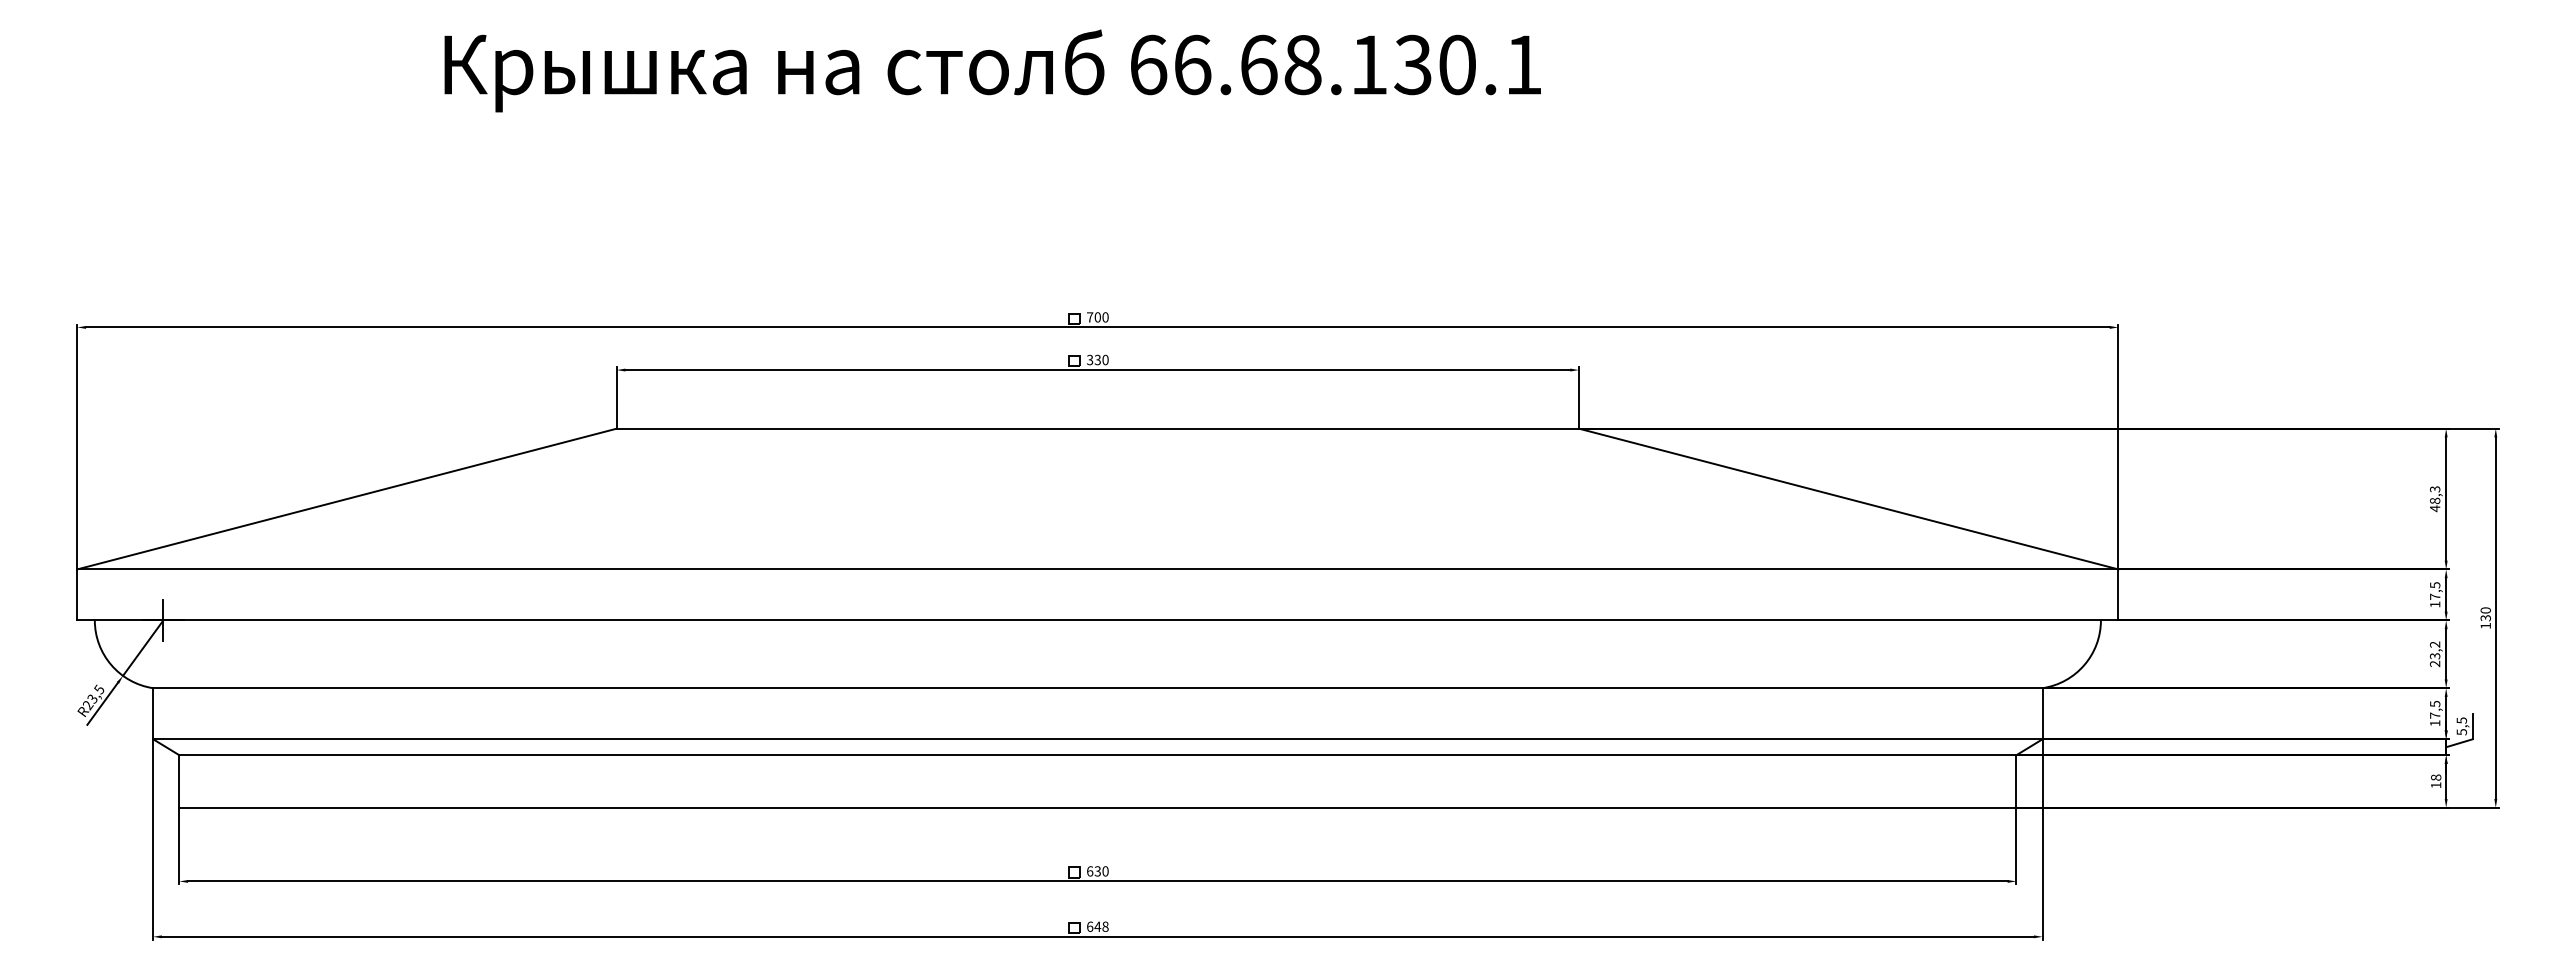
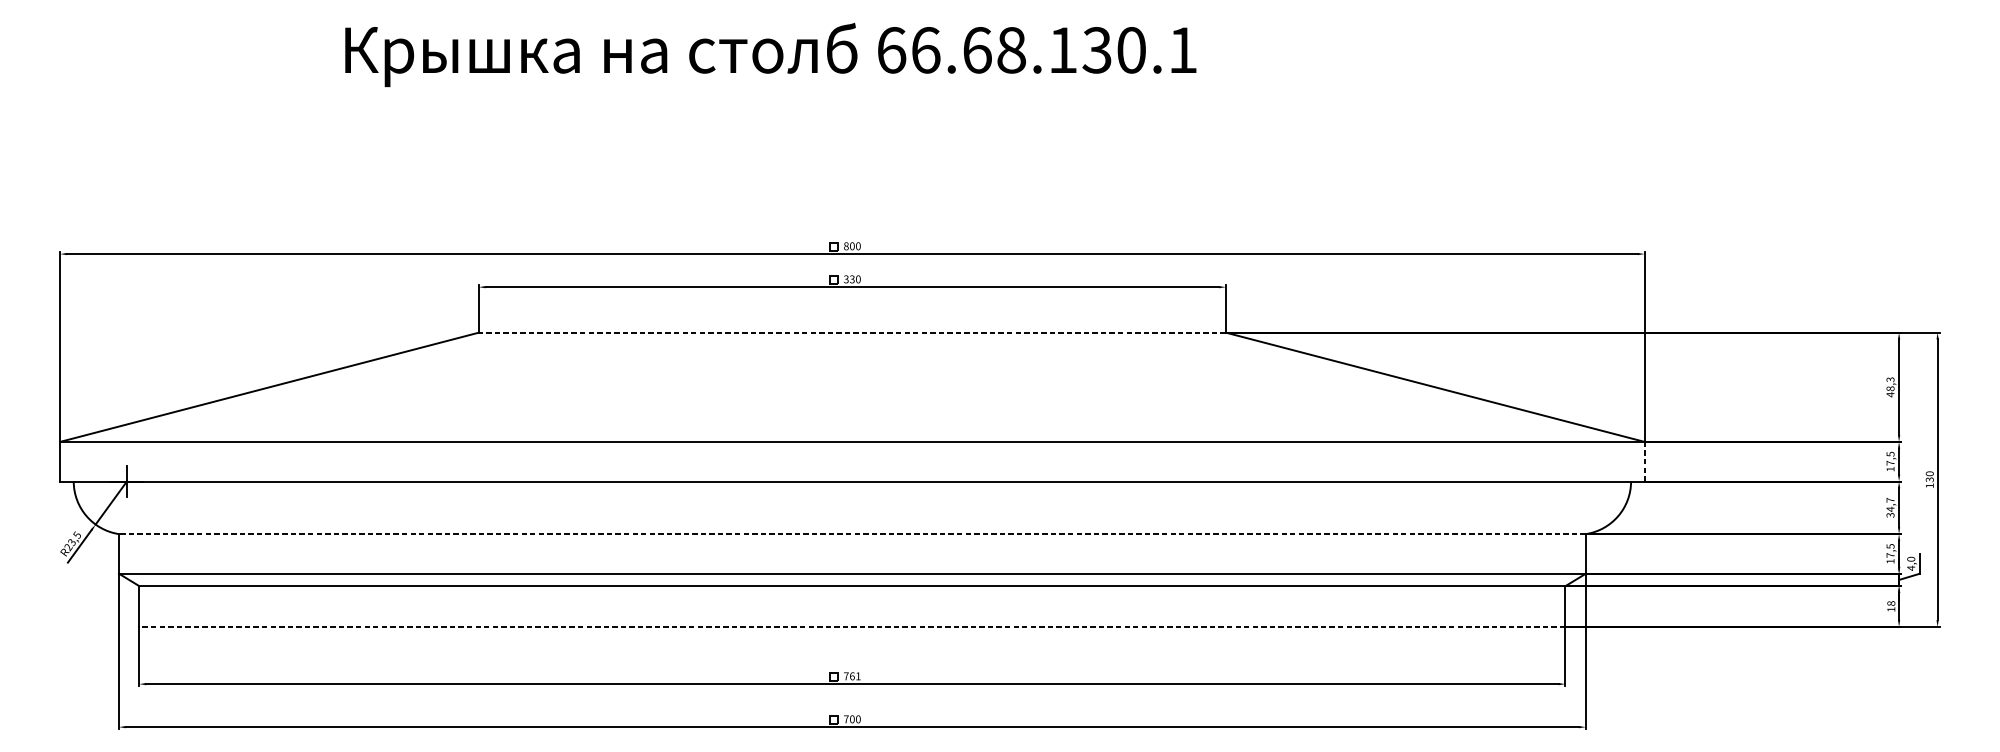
text: (1090, 317) -> (846, 246), 700 -> 800
line: (1097, 428) -> (852, 332), solid -> dashed
line: (2118, 594) -> (1644, 461), solid -> dashed
text: (2434, 654) -> (1890, 507), 23,2 -> 34,7
line: (1097, 688) -> (852, 534), solid -> dashed
text: (2461, 726) -> (1910, 563), 5,5 -> 4,0
line: (1097, 807) -> (852, 626), solid -> dashed
text: (1097, 871) -> (852, 676), 630 -> 761
text: (1097, 926) -> (852, 719), 648 -> 700

